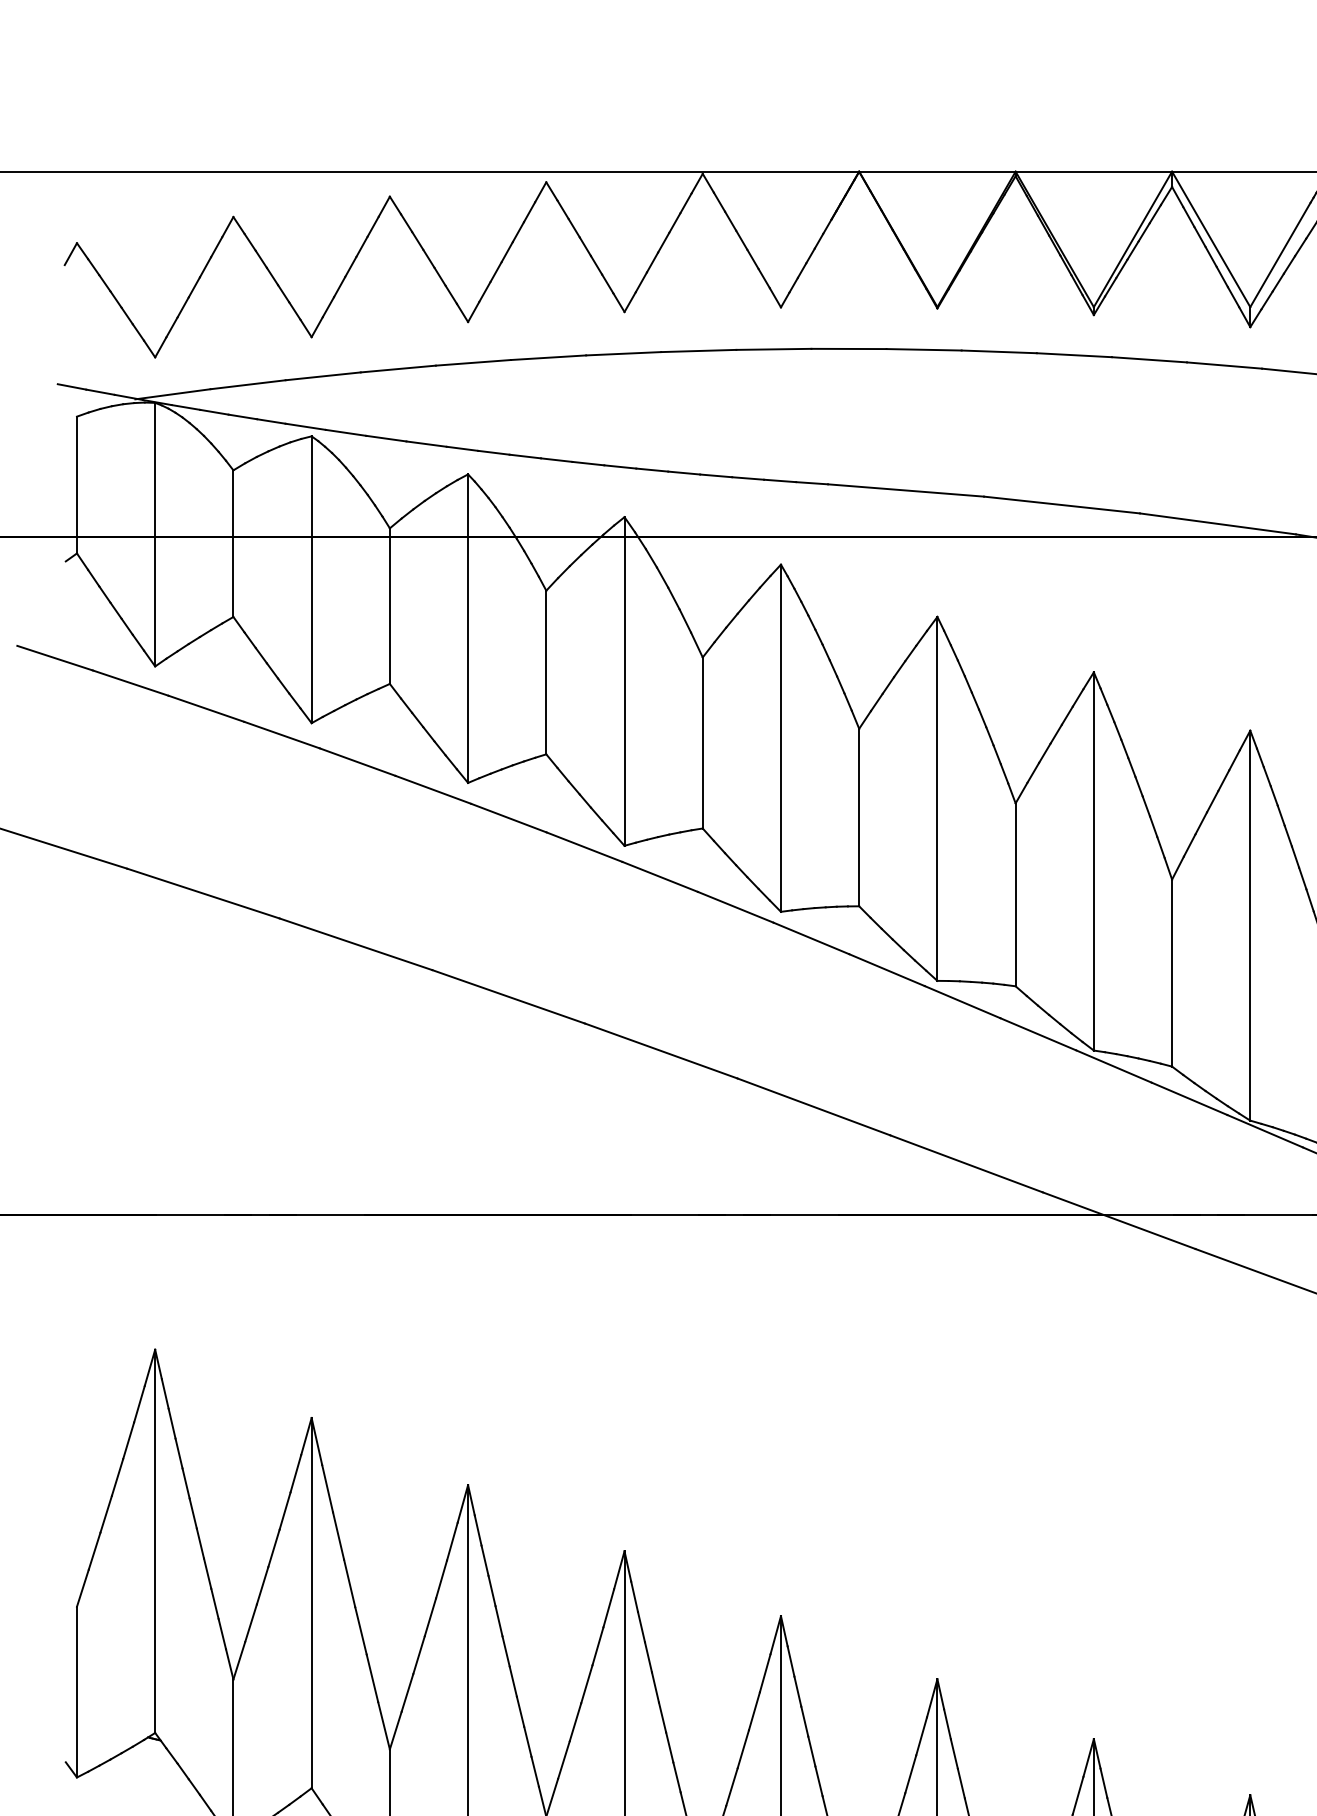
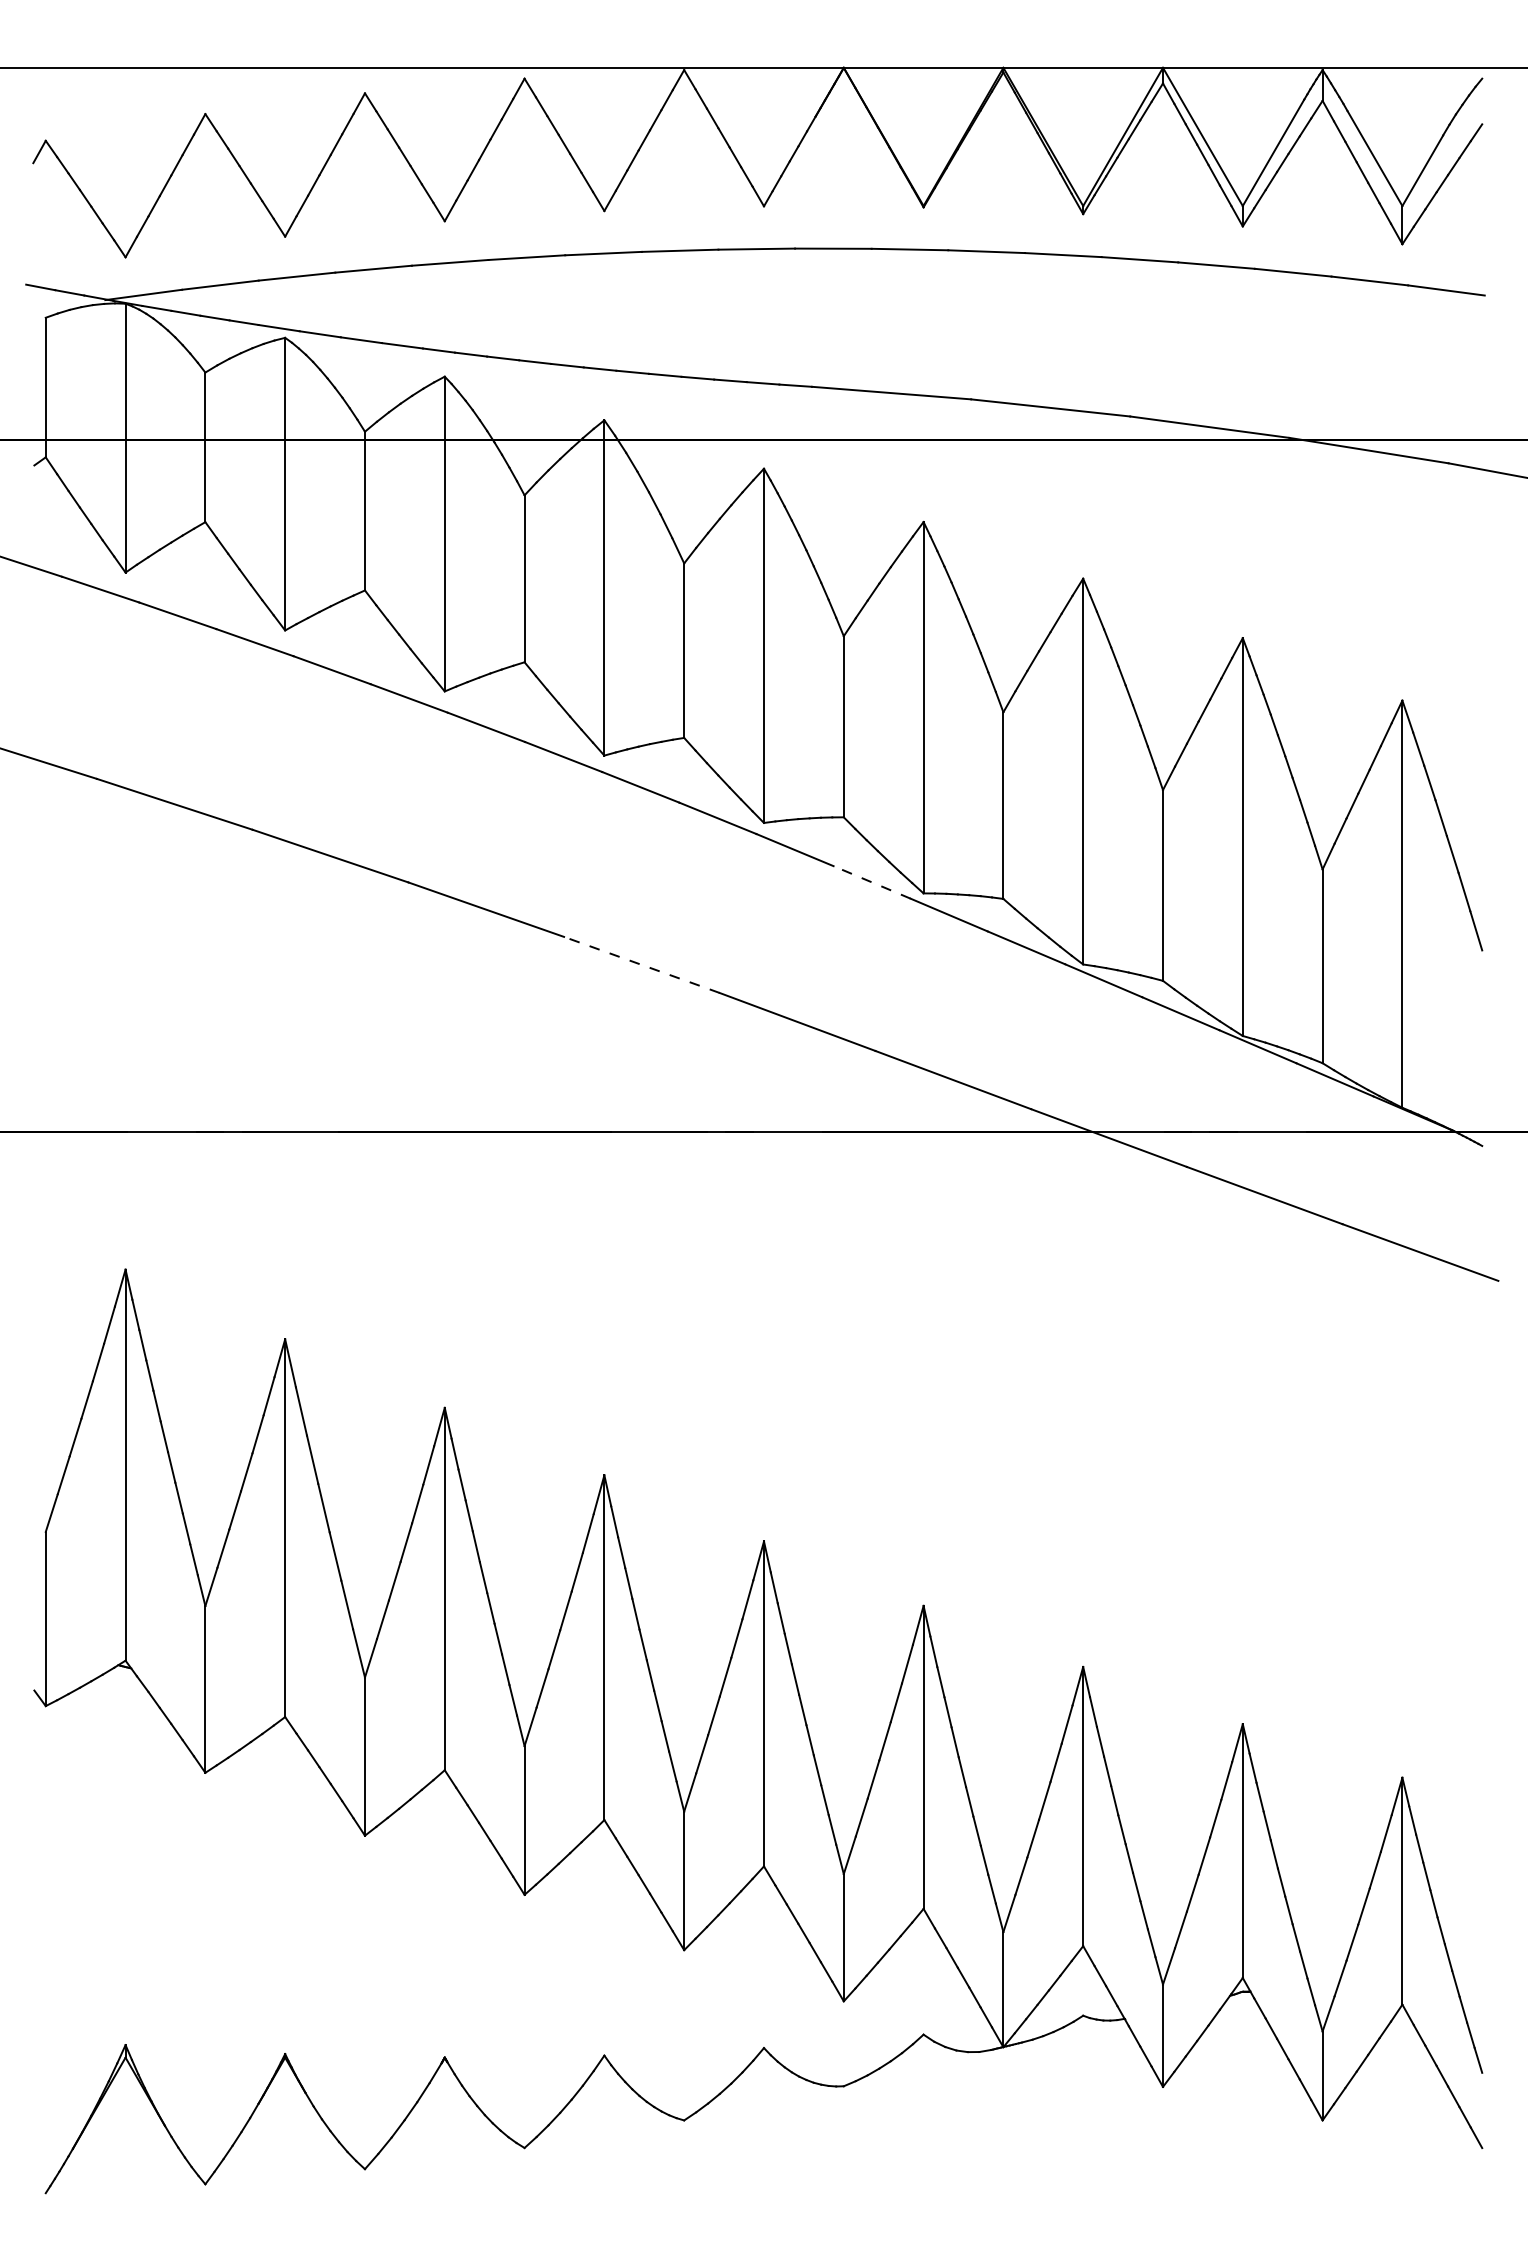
line: (887, 970) -> (872, 882), solid -> dashed
line: (660, 1050) -> (641, 964), solid -> dashed

